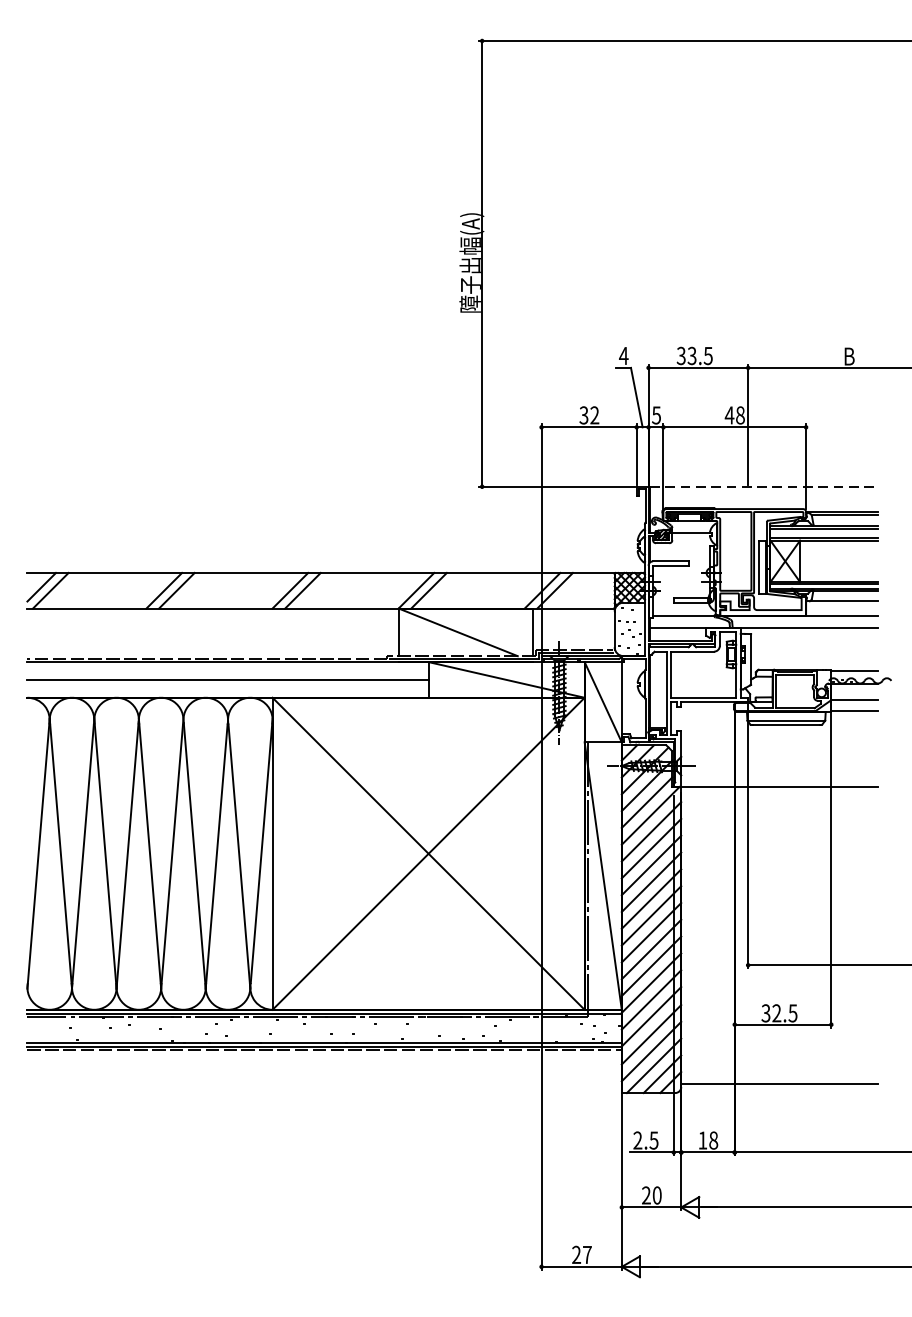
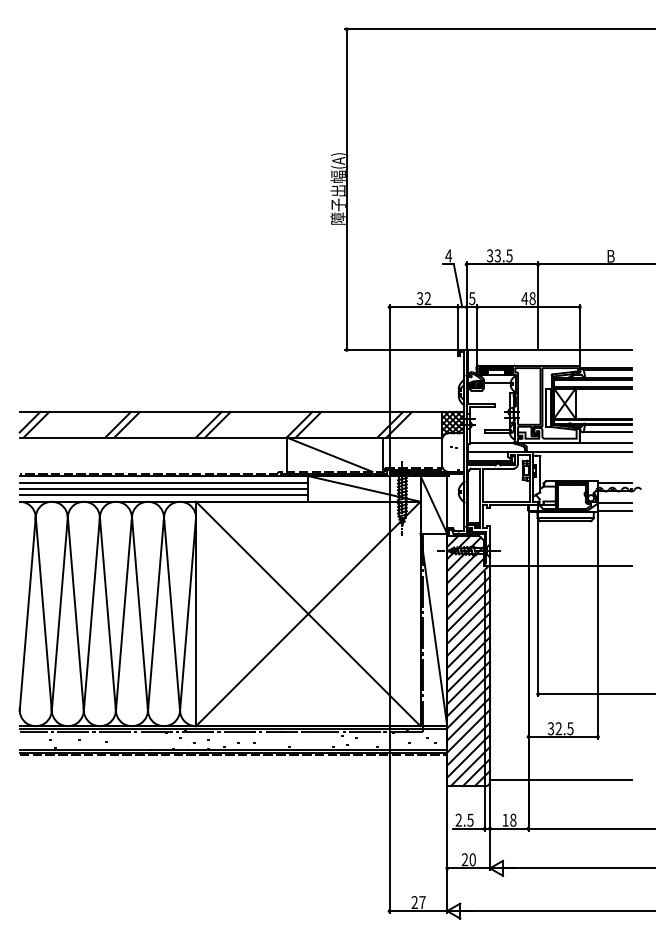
line: (765, 486) -> (550, 349), dashed -> solid
line: (227, 671) -> (163, 482), added
line: (227, 689) -> (163, 495), added

